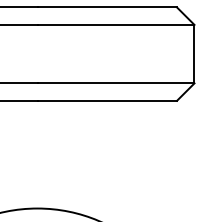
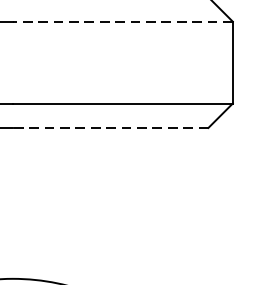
line: (115, 24) -> (122, 21), solid -> dashed
line: (107, 100) -> (111, 127), solid -> dashed

